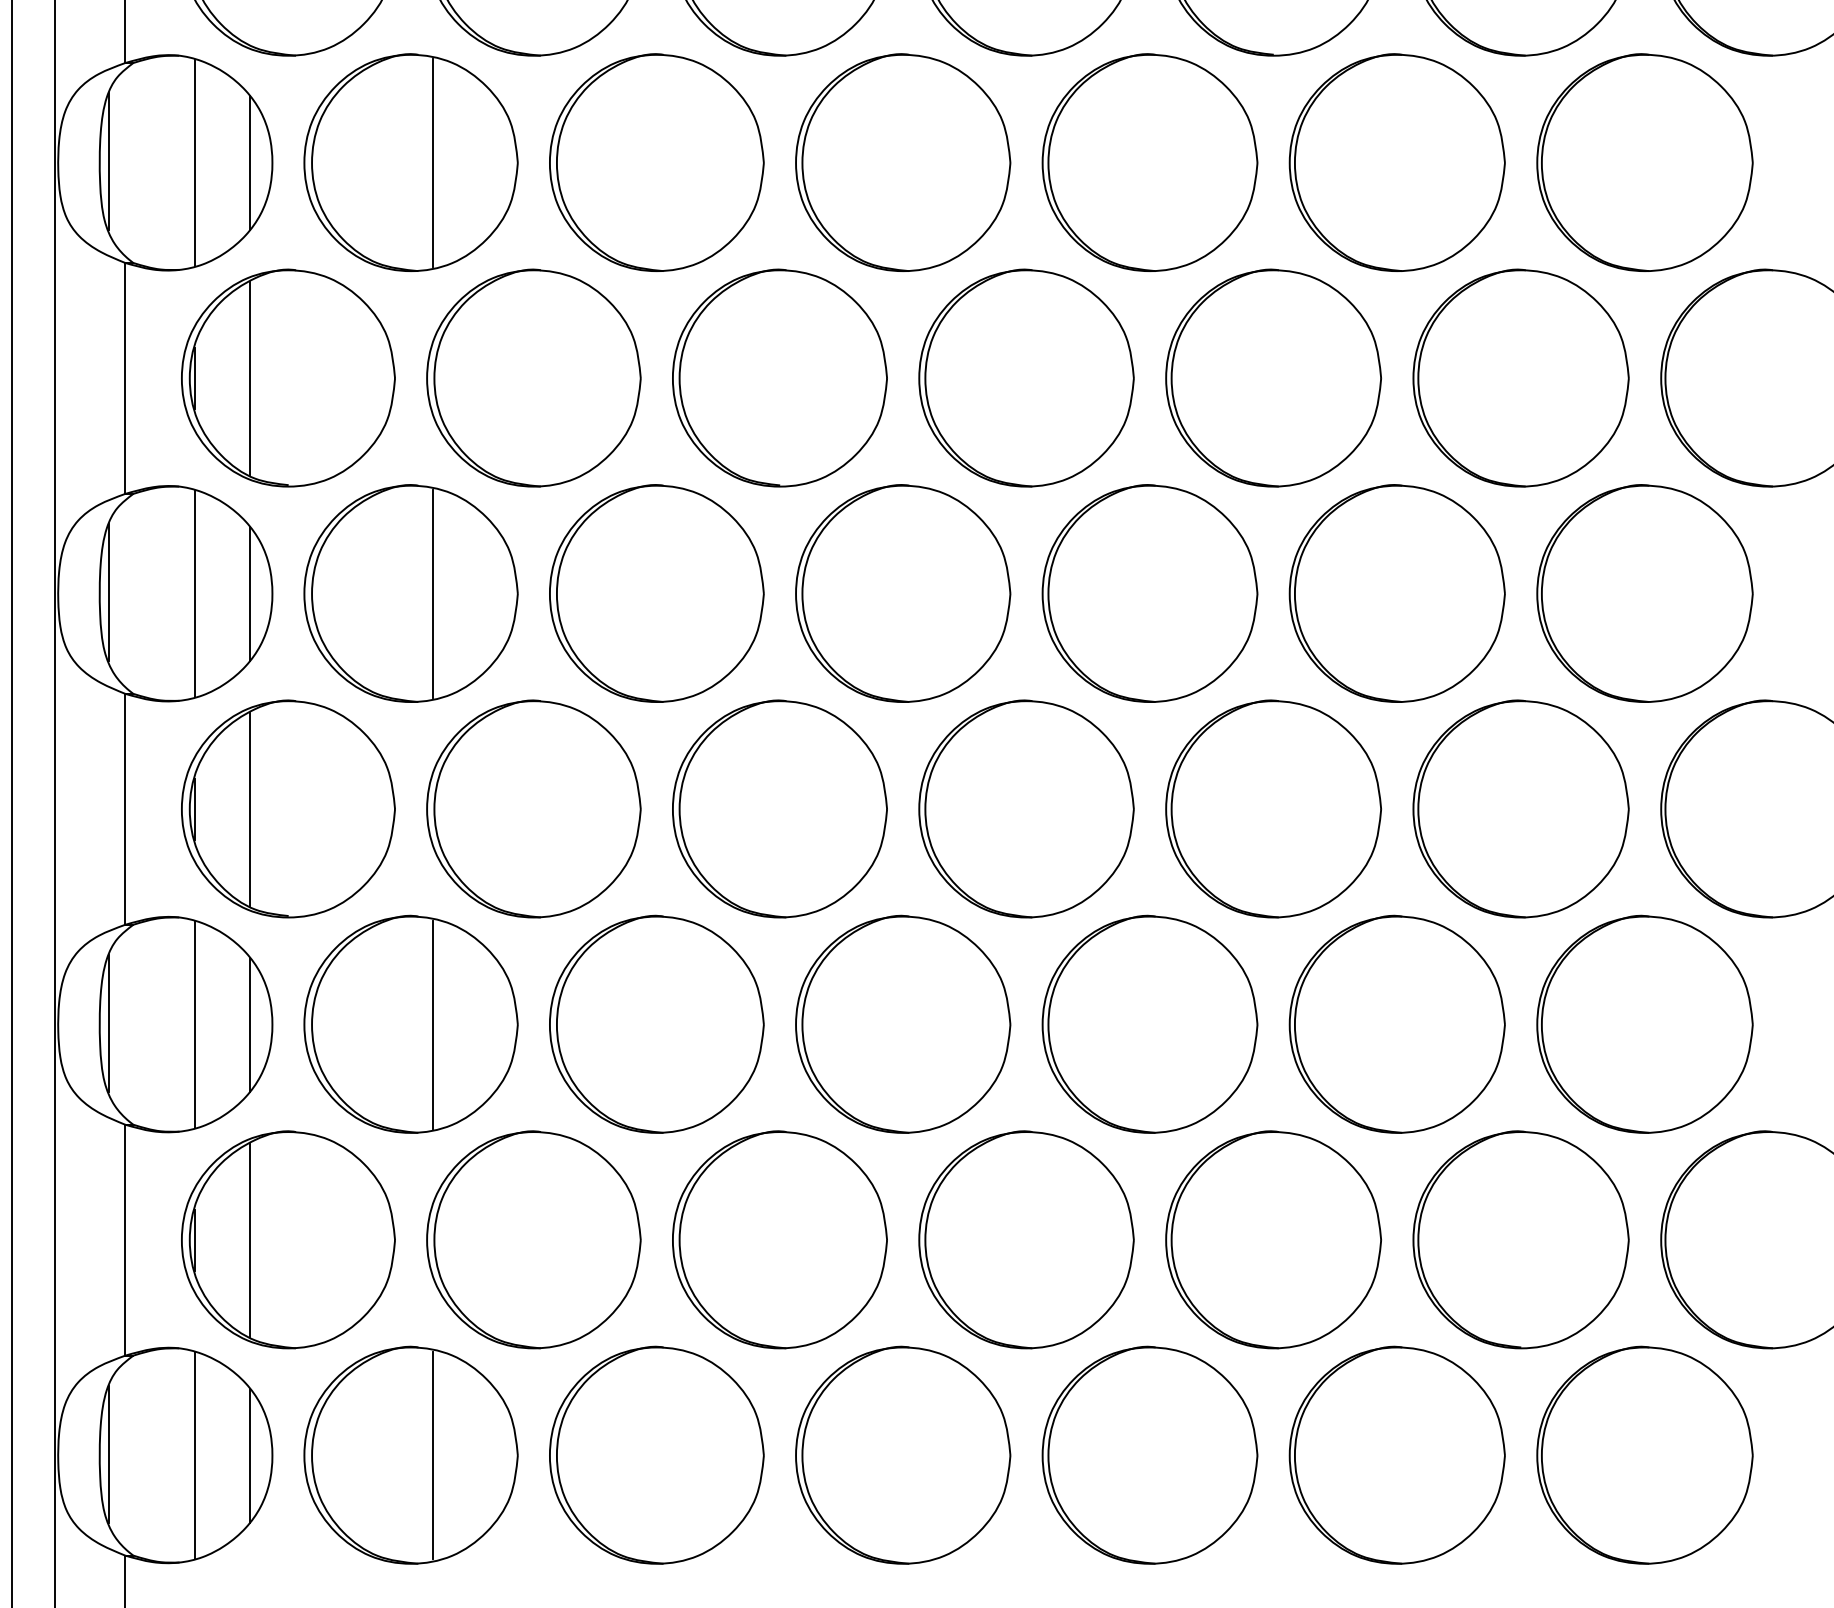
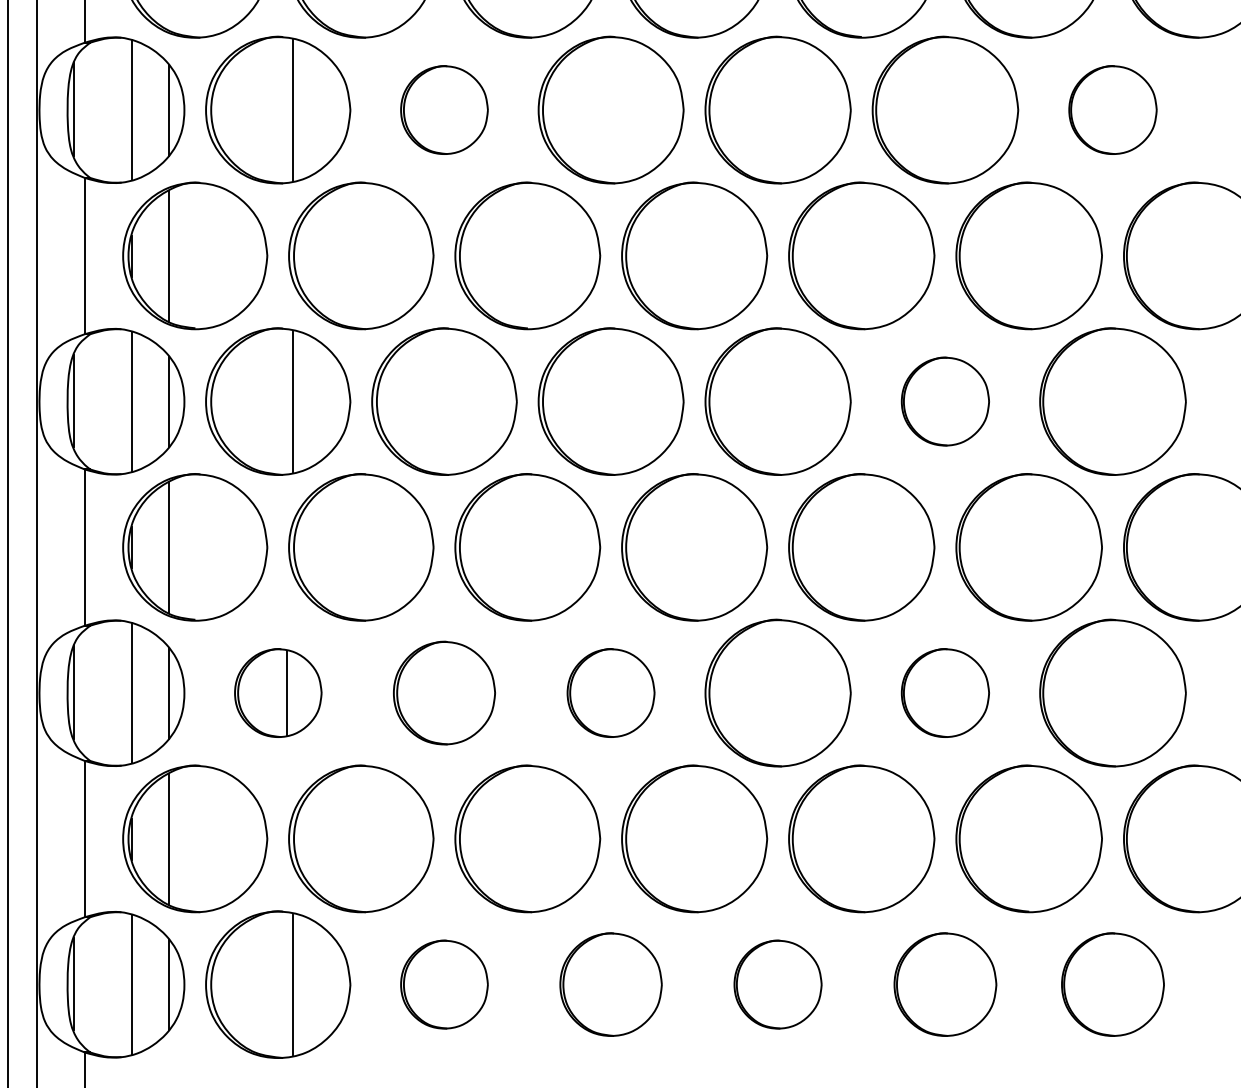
part: (656, 161) -> (444, 109), size x0.6
part: (1644, 161) -> (1112, 109), size x0.6
part: (1397, 593) -> (945, 401), size x0.6
part: (411, 1023) -> (278, 692), size x0.6
part: (656, 1023) -> (444, 692), size x0.7
part: (902, 1023) -> (610, 692), size x0.6
part: (1397, 1023) -> (945, 692), size x0.6
part: (656, 1455) -> (444, 984), size x0.6
part: (902, 1455) -> (610, 984), size x0.7
part: (1149, 1455) -> (777, 984), size x0.6
part: (1397, 1455) -> (945, 984), size x0.7
part: (1644, 1455) -> (1112, 984), size x0.7

